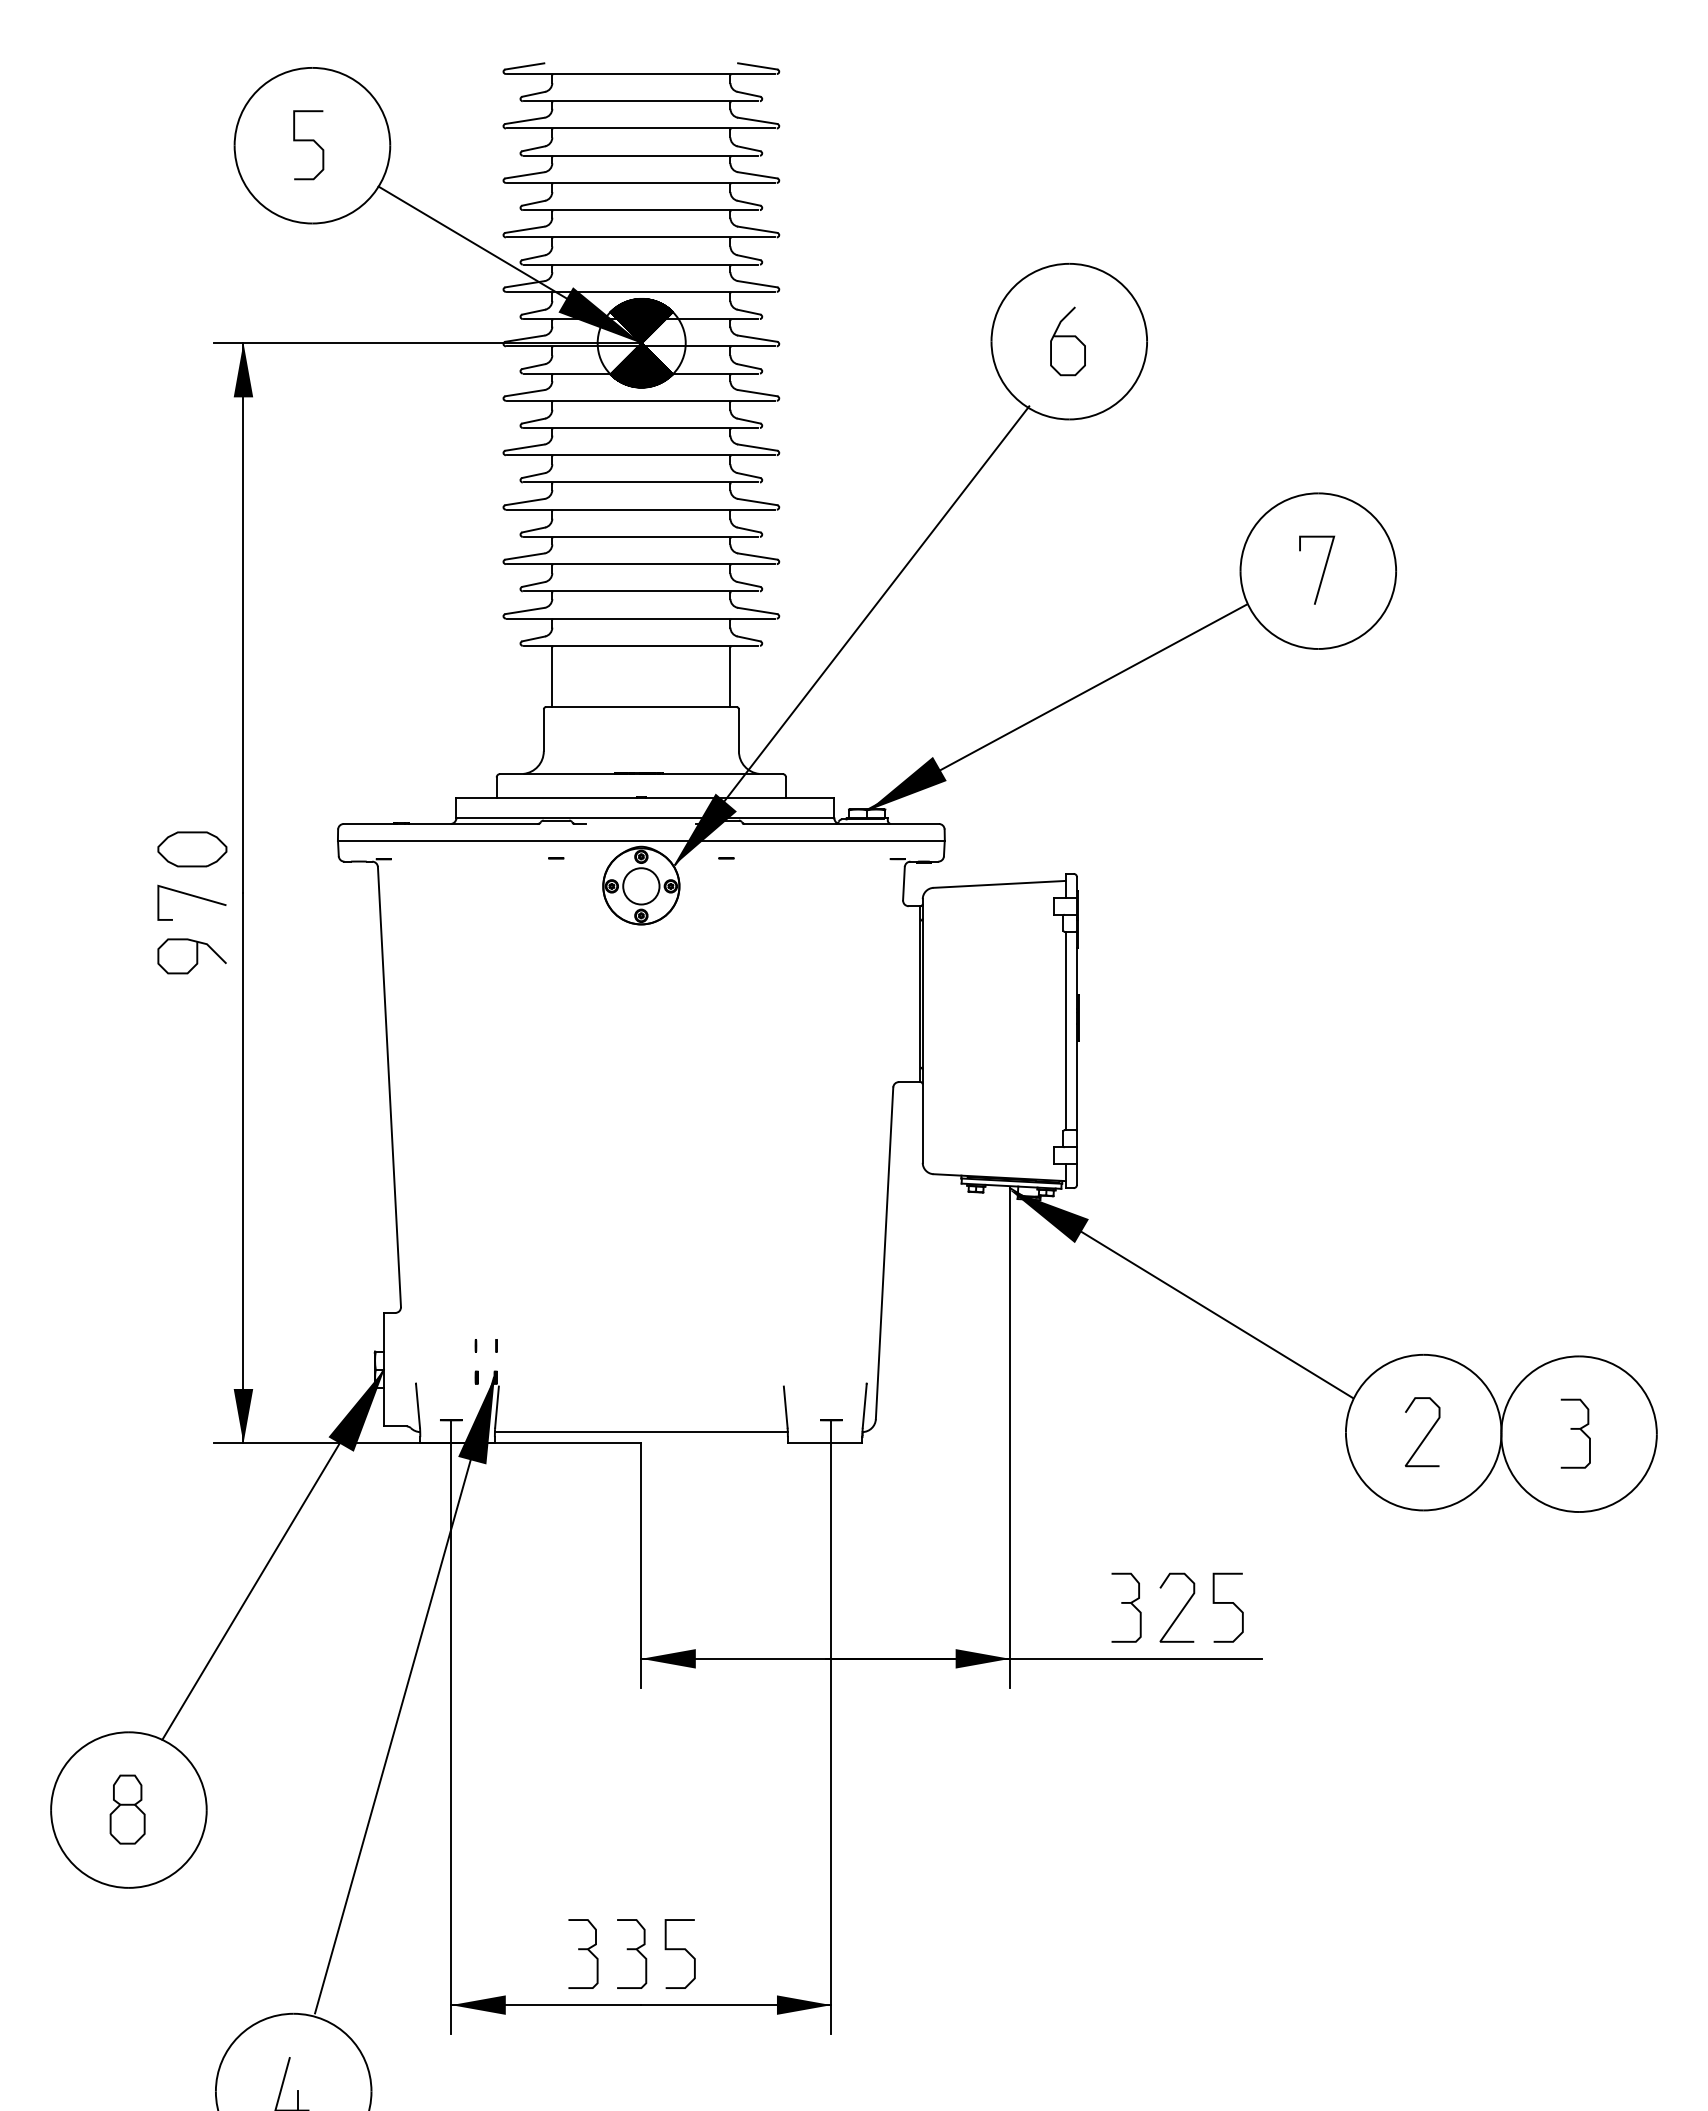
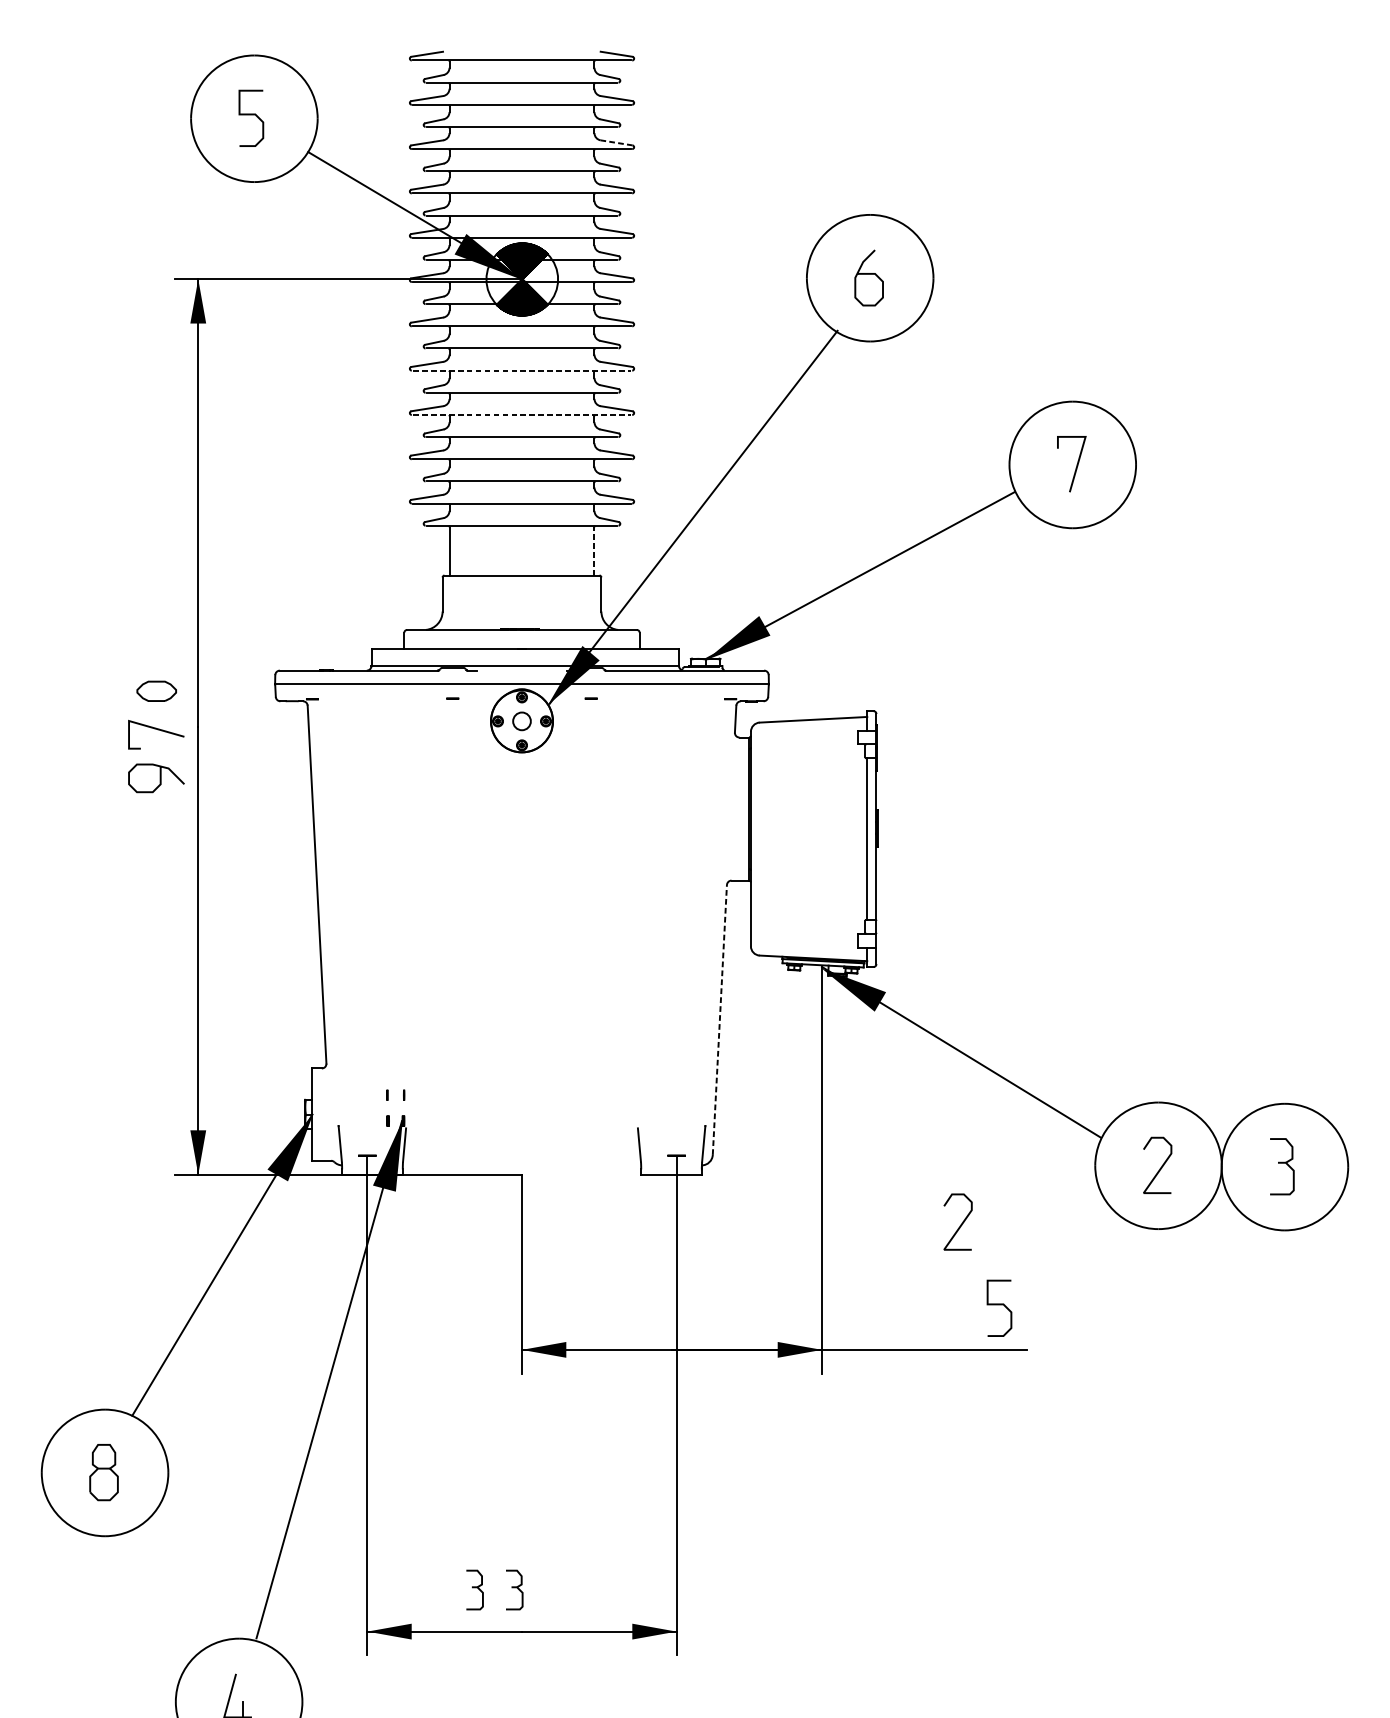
line: (757, 175) -> (616, 143), solid -> dashed
line: (641, 455) -> (522, 370), solid -> dashed
line: (641, 509) -> (522, 414), solid -> dashed
line: (730, 677) -> (594, 551), solid -> dashed
part: (192, 849) -> (156, 691), size x0.7
circle: (641, 886) -> (522, 721), size x0.6
line: (884, 1252) -> (719, 1019), solid -> dashed
line: (640, 1432) -> (521, 1165), removed
part: (1126, 1607) -> (916, 1308), removed
curve: (1181, 1609) -> (961, 1223), moved
curve: (679, 1950) -> (553, 1587), removed
part: (583, 1953) -> (474, 1589), size x0.7
part: (632, 1953) -> (514, 1589), size x0.7

